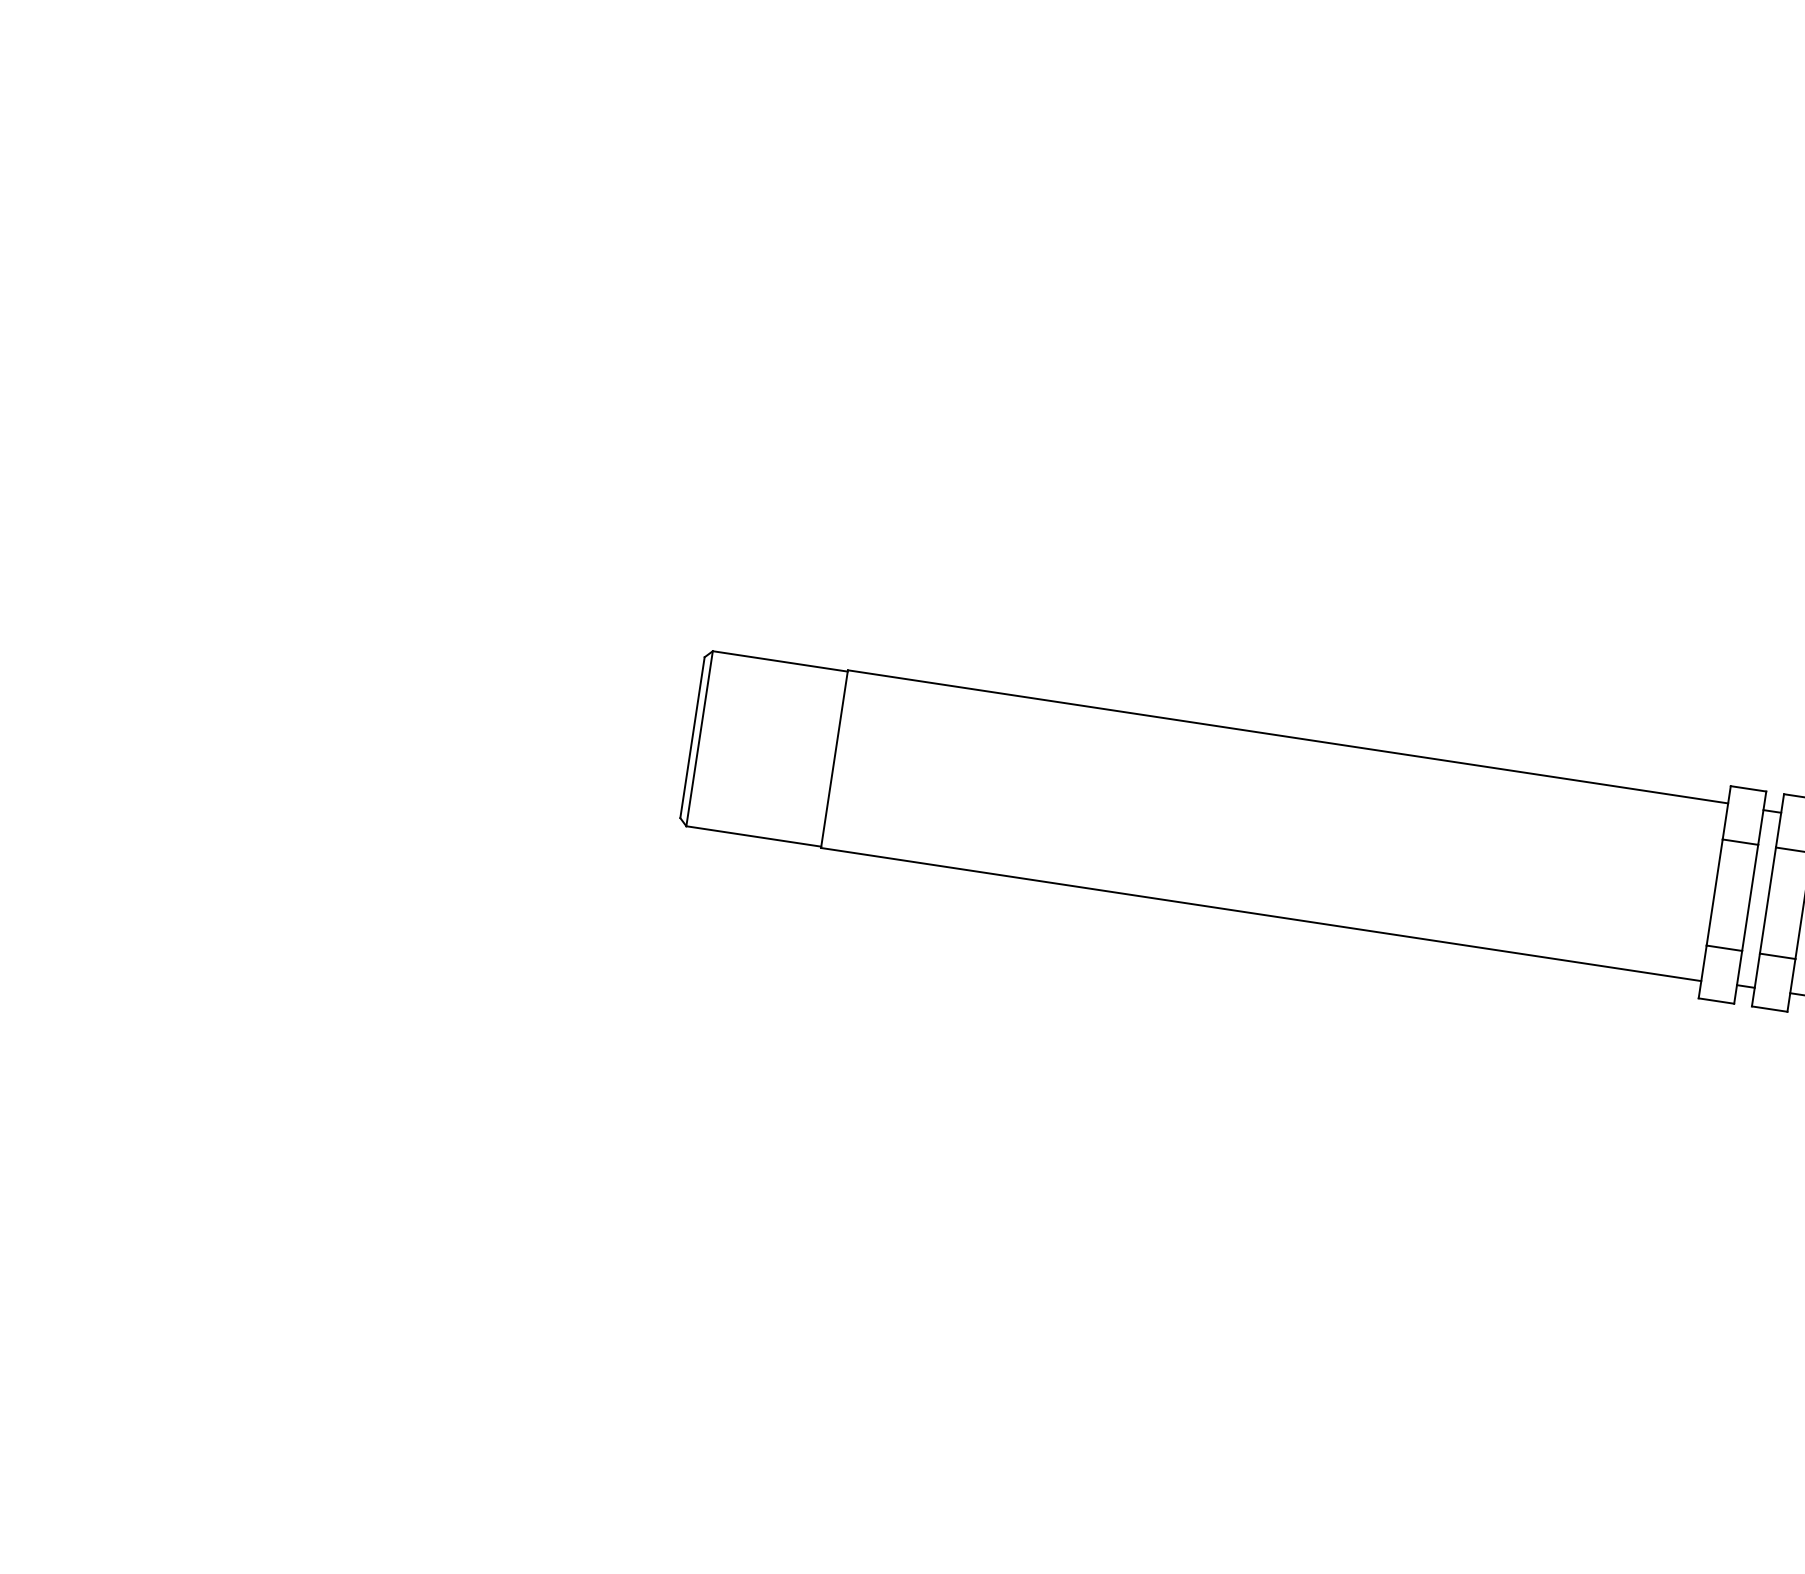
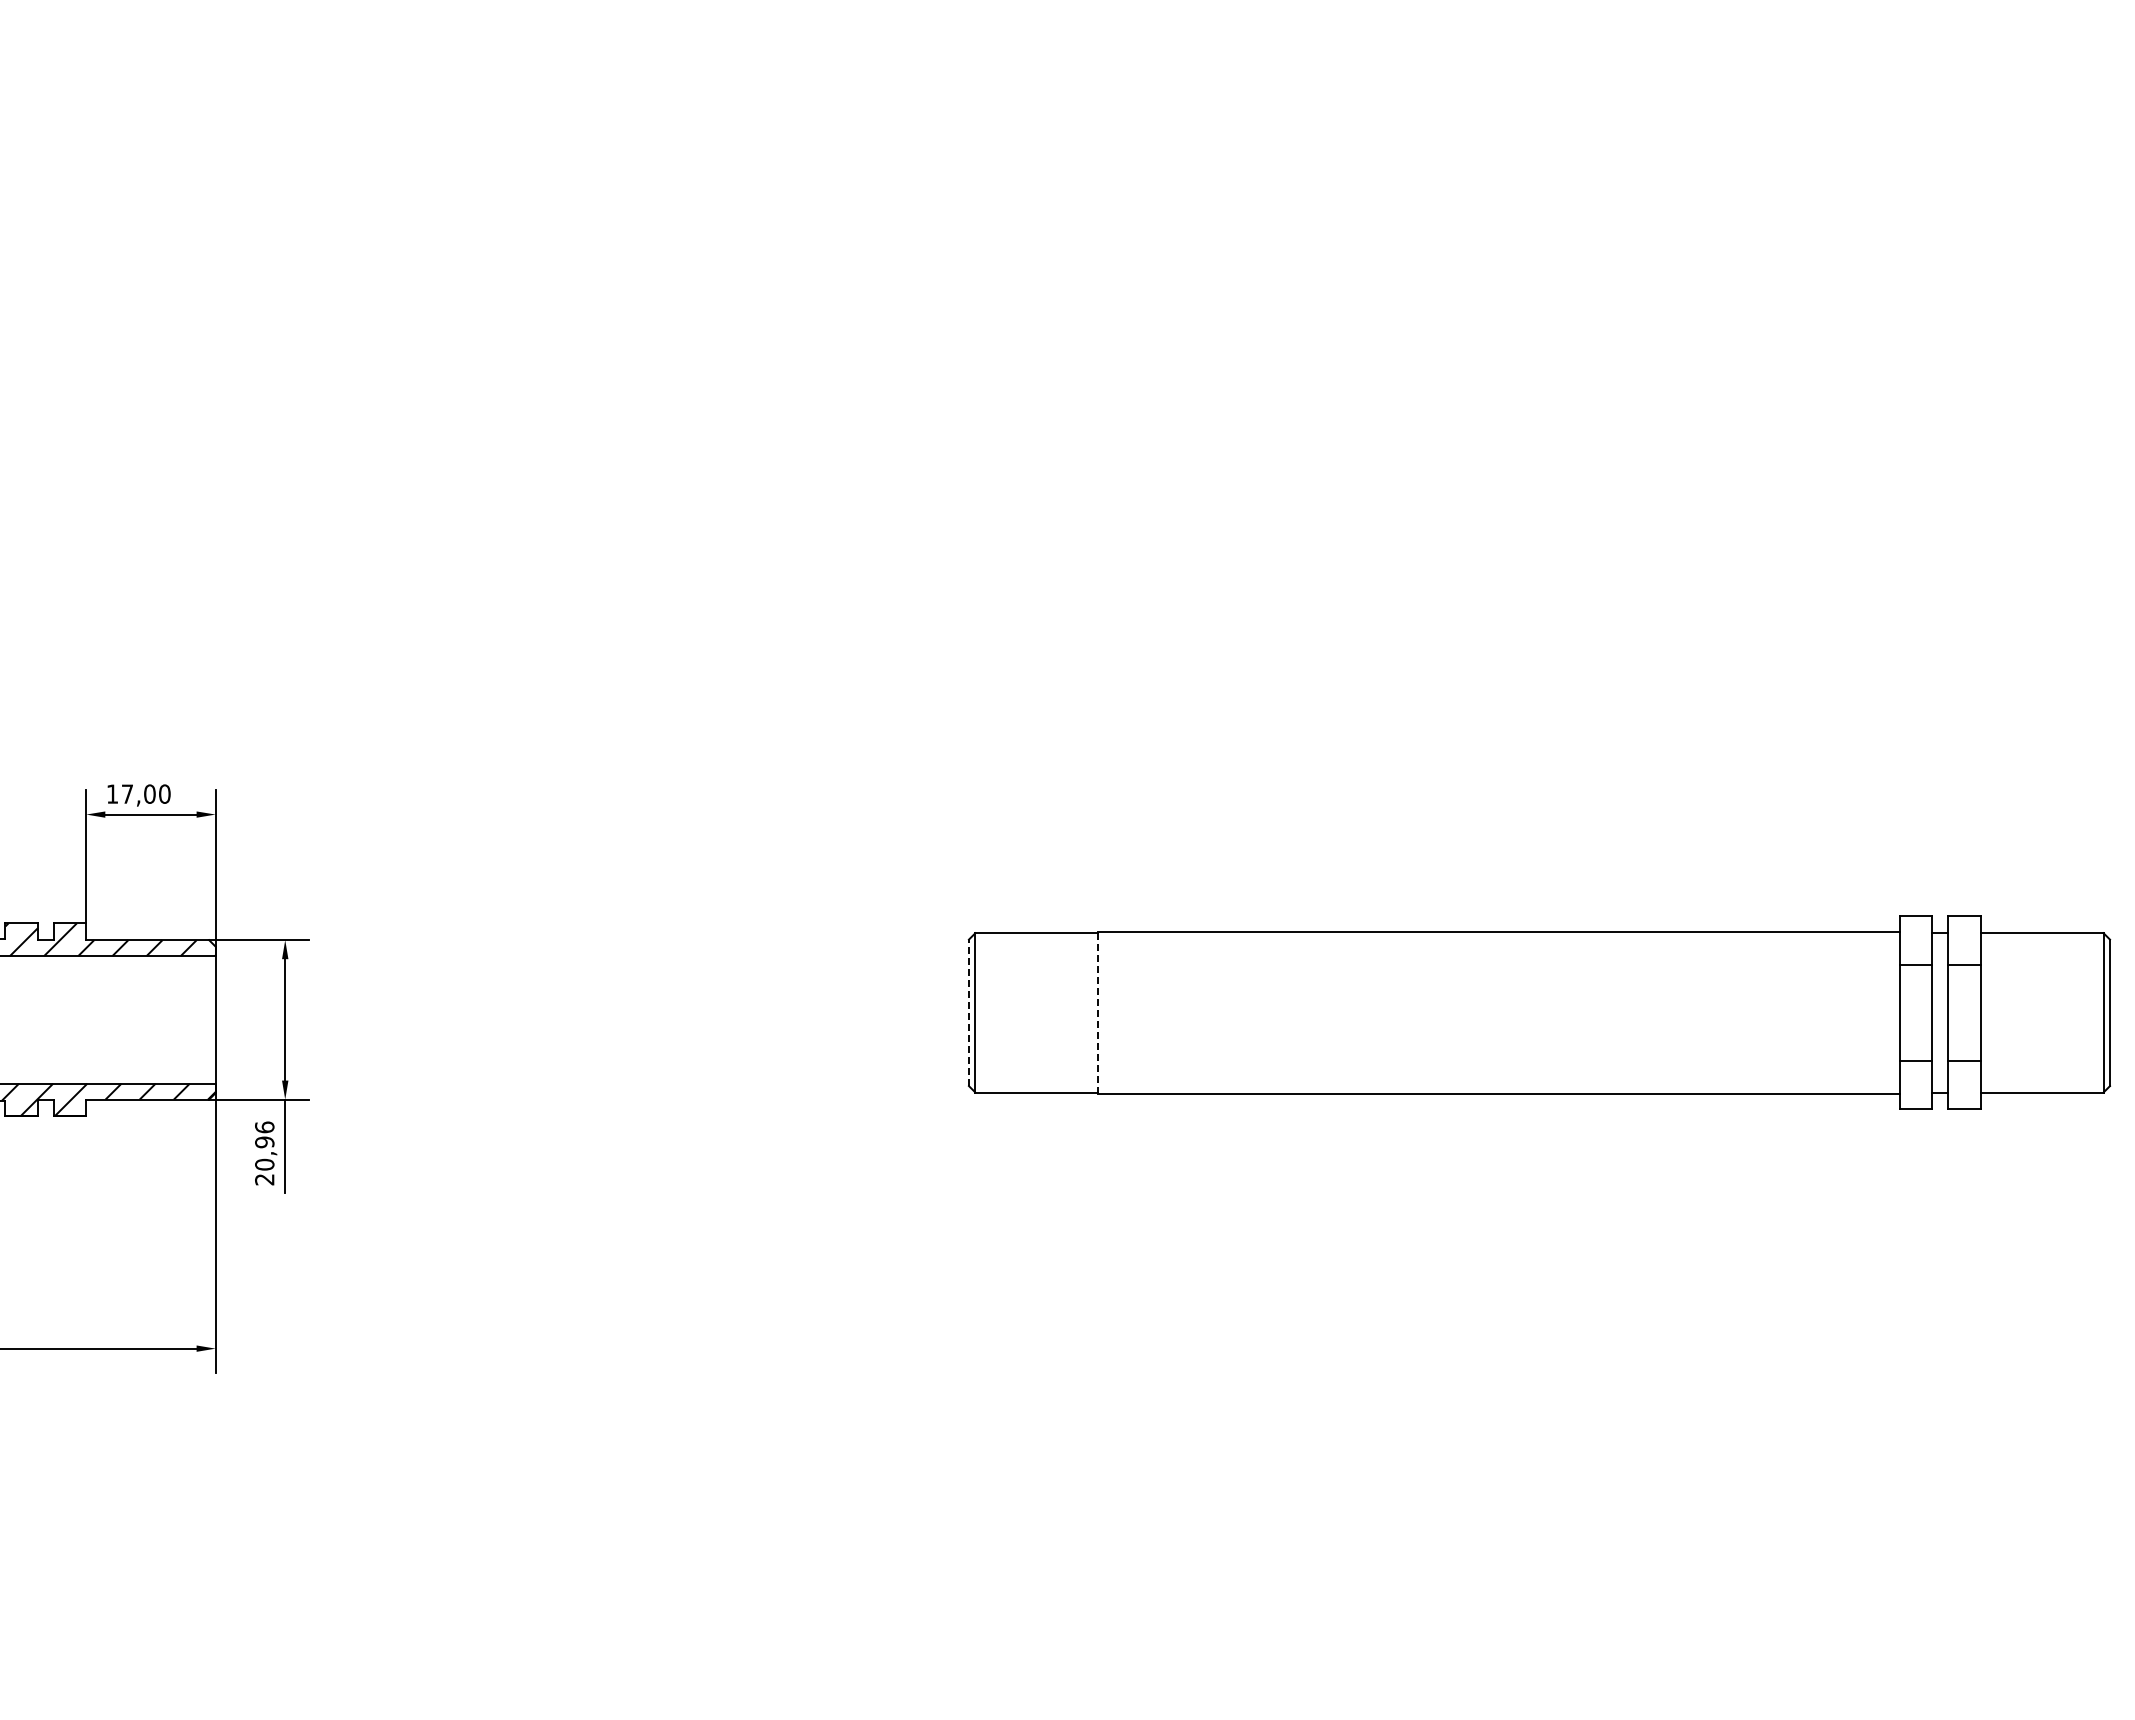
line: (692, 737) -> (968, 1012), solid -> dashed
line: (834, 758) -> (1098, 1012), solid -> dashed

